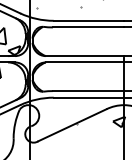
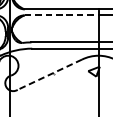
line: (85, 62) -> (62, 15), solid -> dashed
line: (72, 125) -> (49, 74), solid -> dashed

